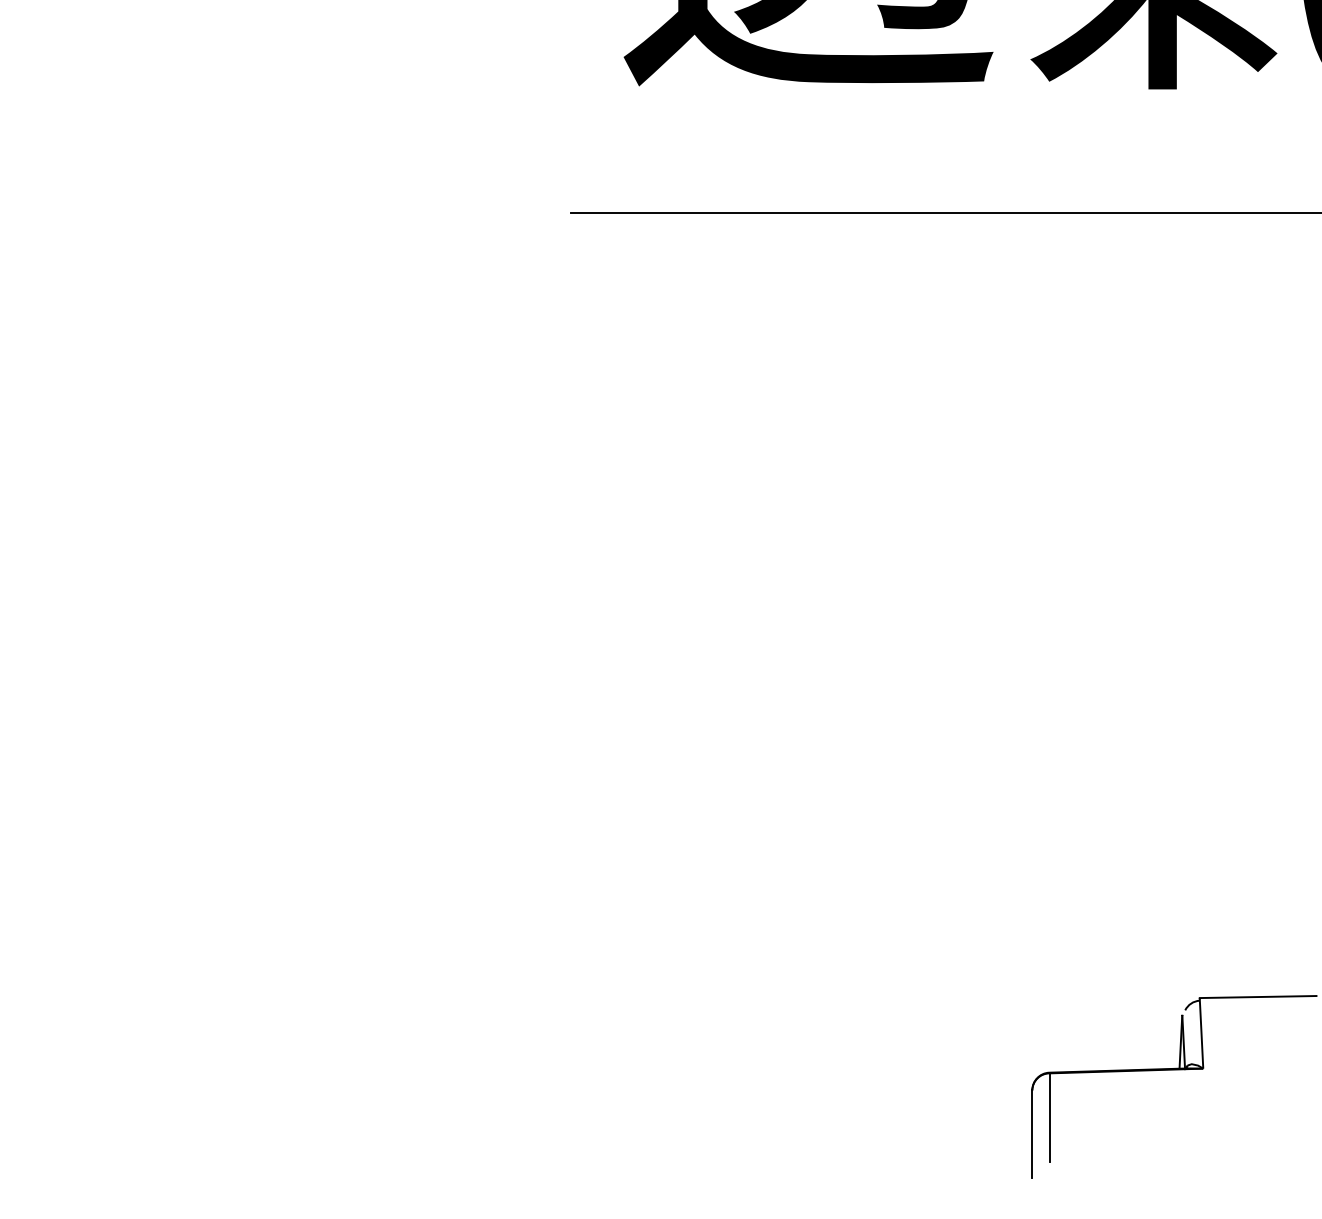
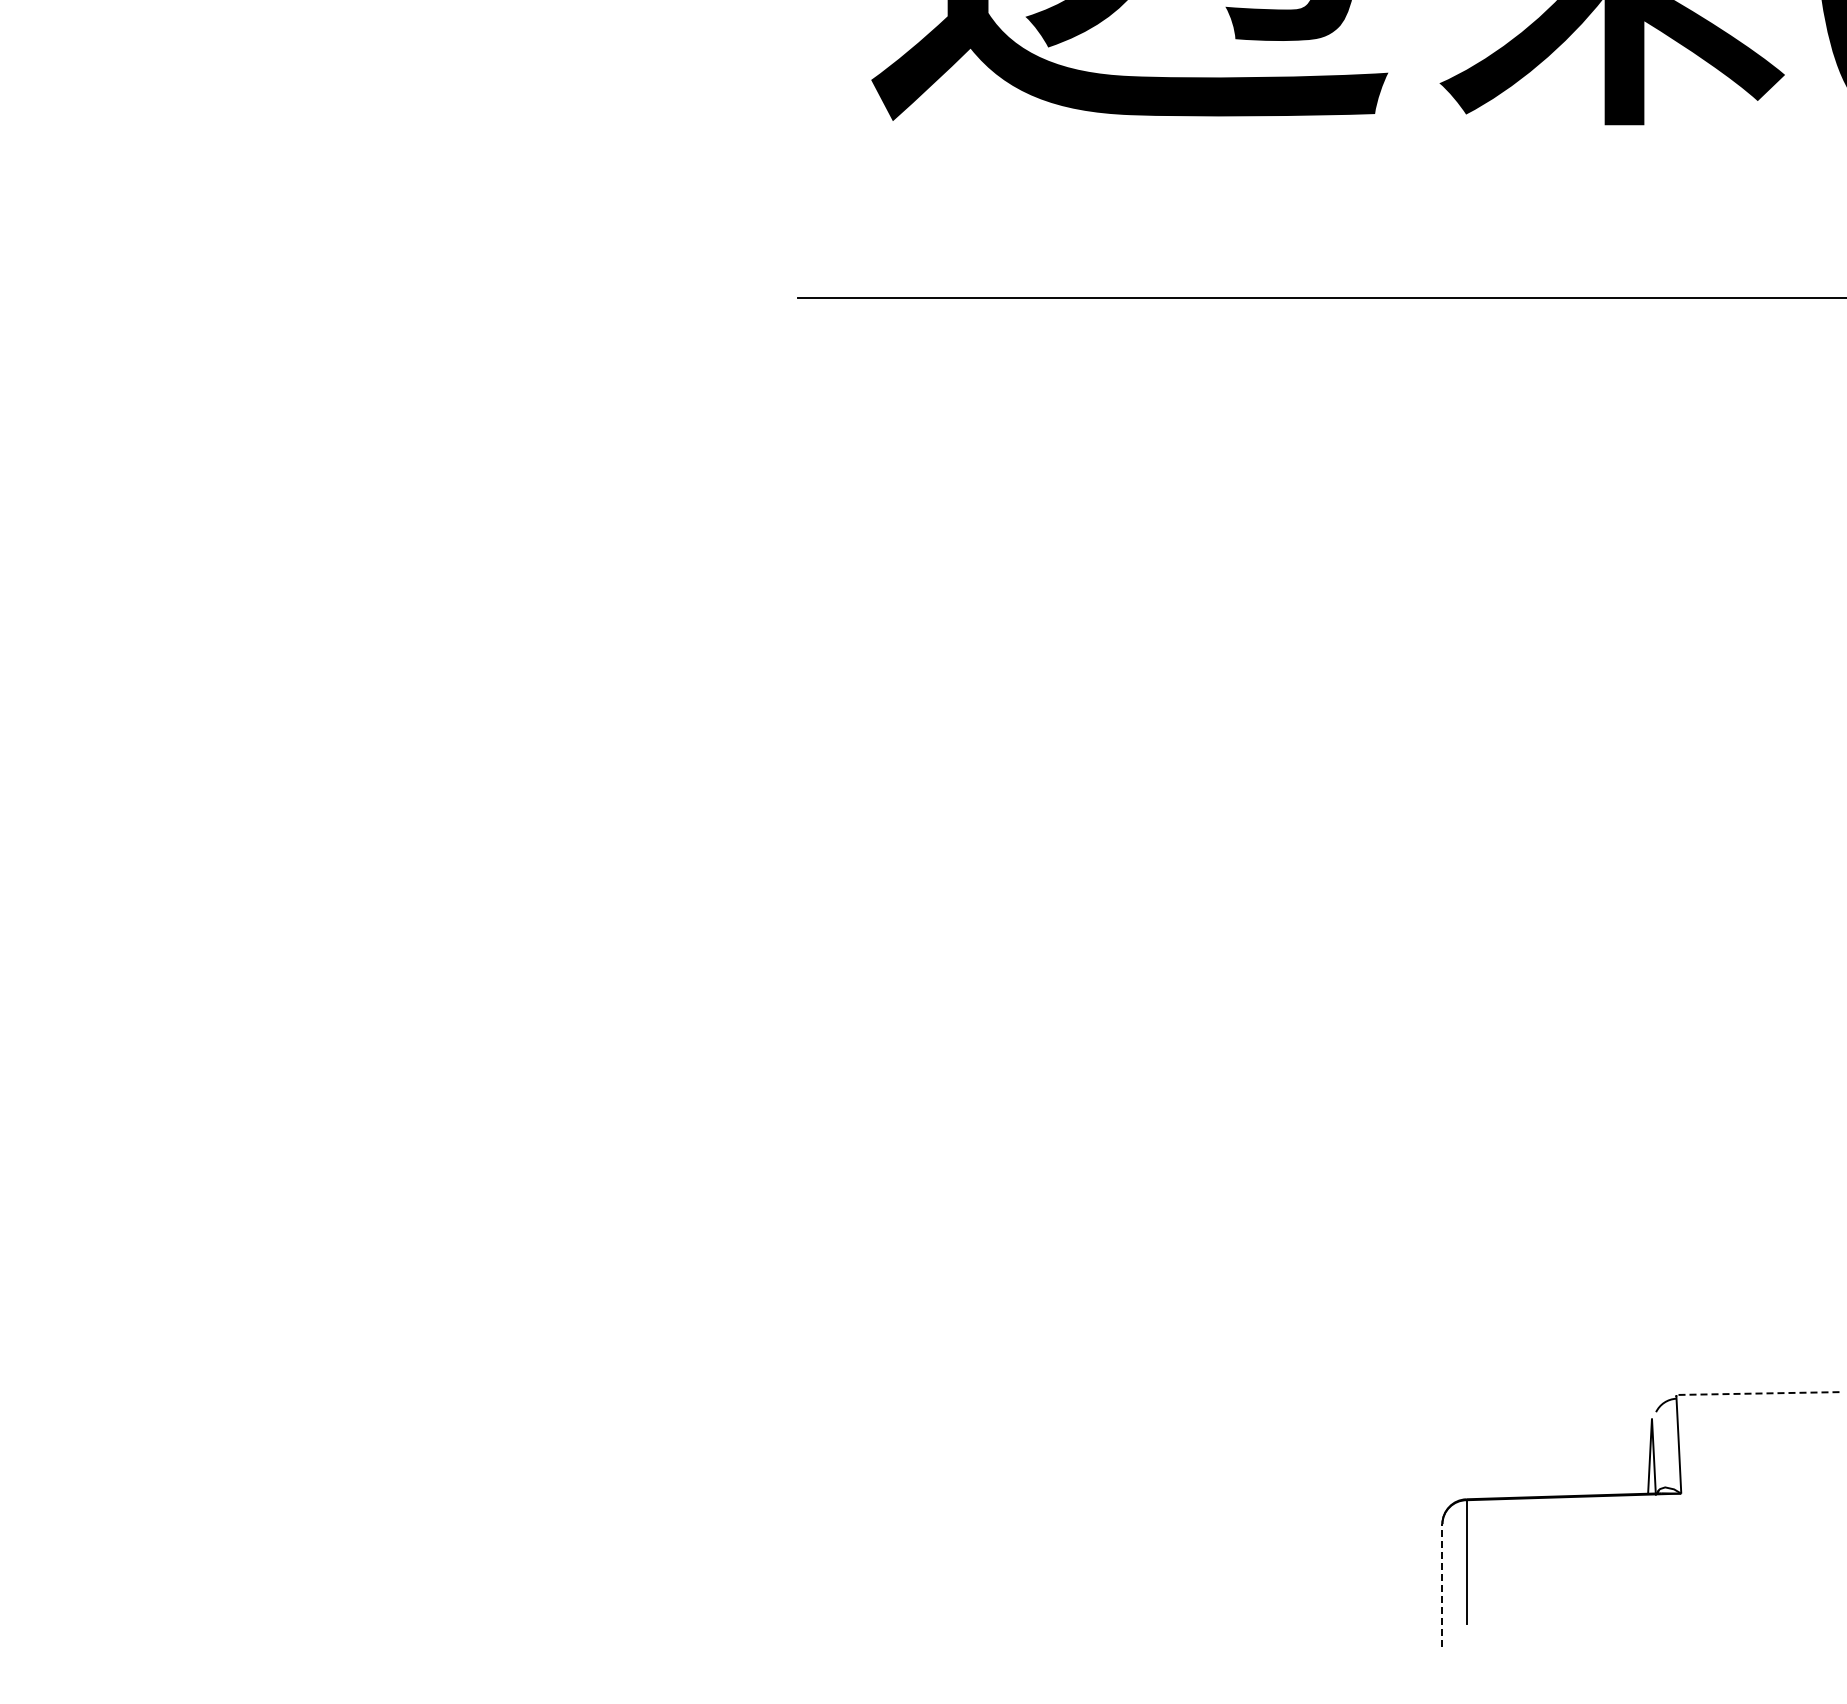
line: (1257, 996) -> (1757, 1393), solid -> dashed
line: (1032, 1133) -> (1442, 1584), solid -> dashed

